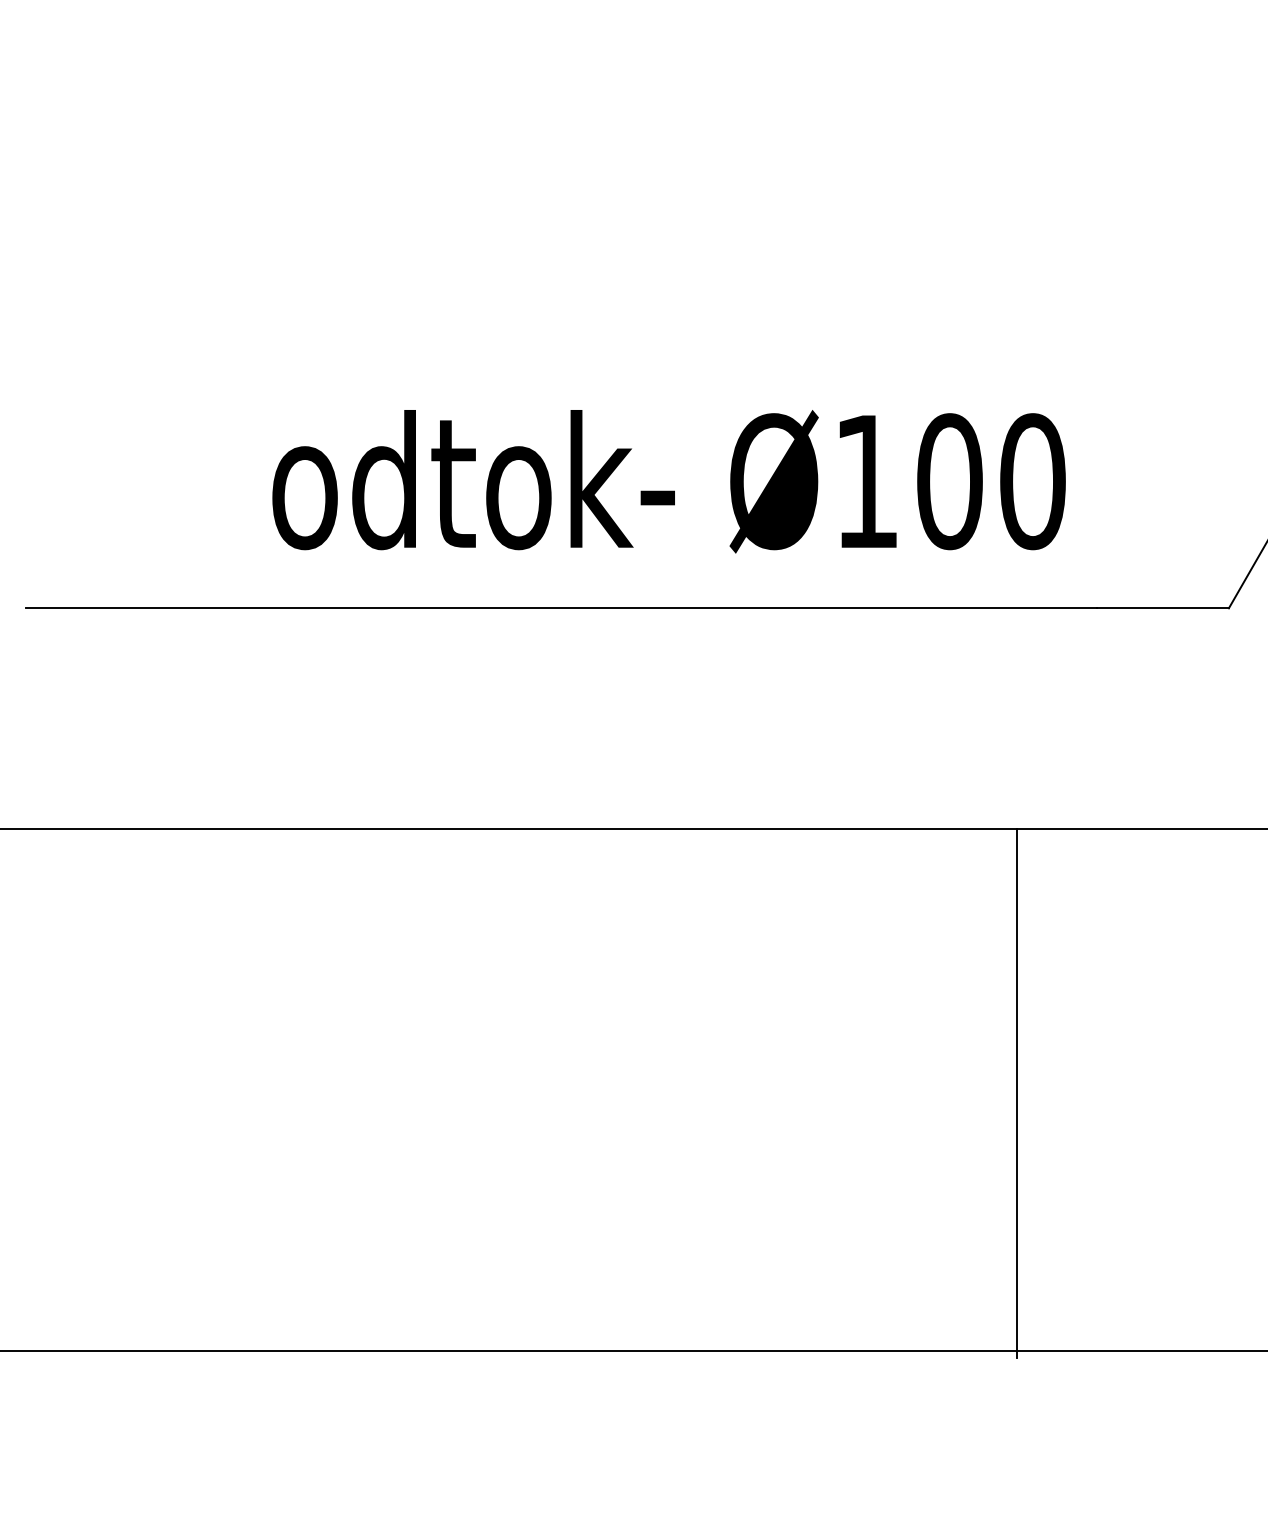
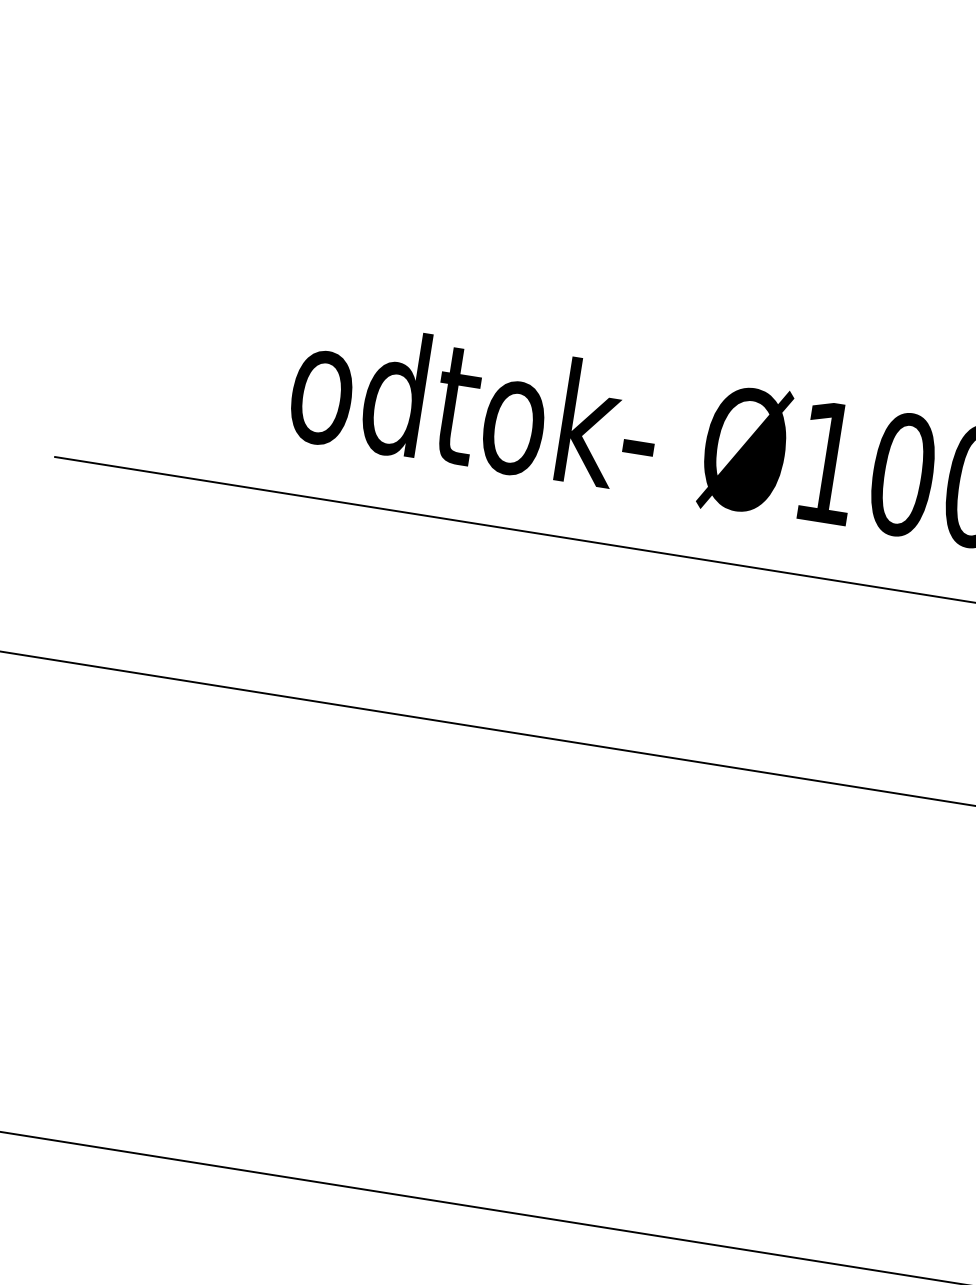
line: (1017, 1093) -> (876, 1033), removed

